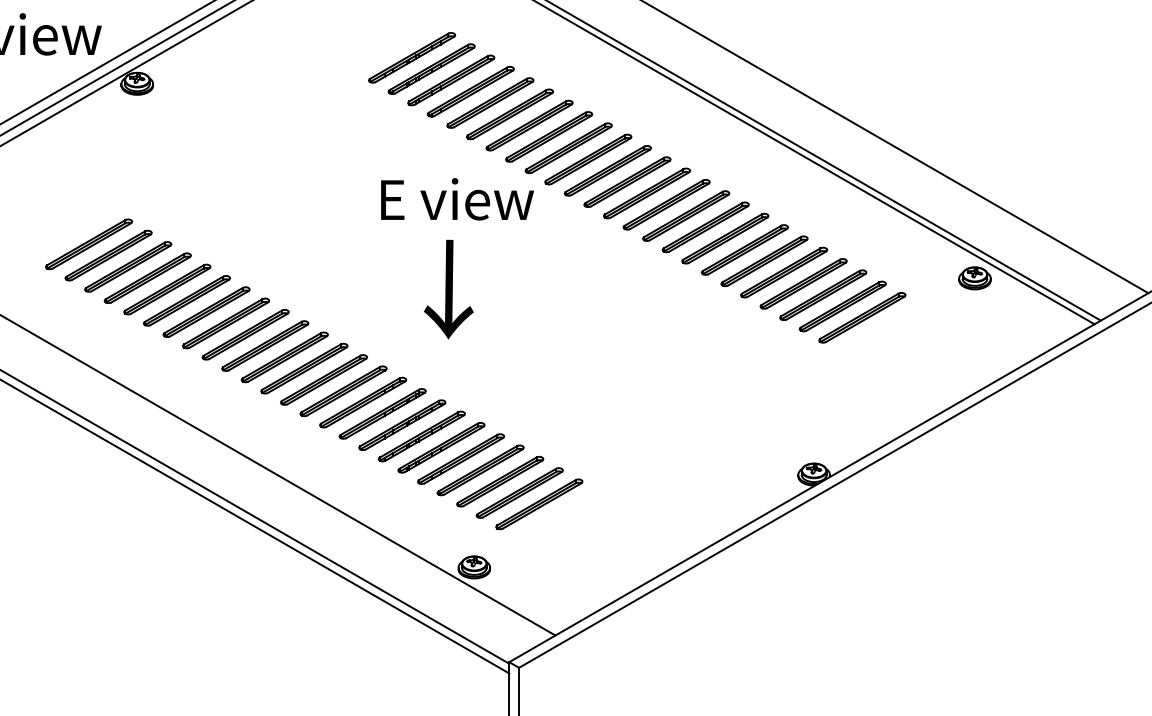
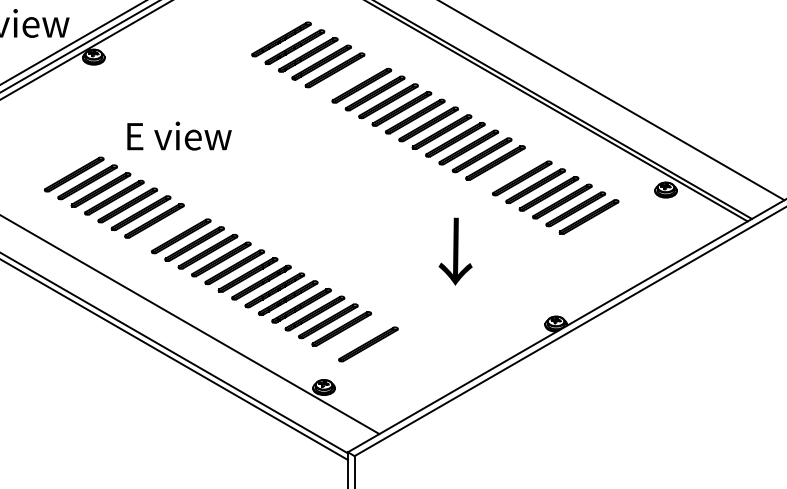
part: (510, 113) -> (348, 77), removed
text: (457, 198) -> (179, 135), moved
part: (88, 243) -> (60, 166), removed
part: (744, 249) -> (508, 170), removed
text: (448, 289) -> (455, 251), moved
part: (245, 334) -> (167, 228), removed
part: (518, 492) -> (354, 336), removed

